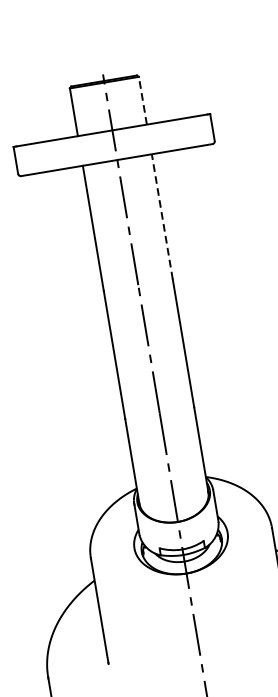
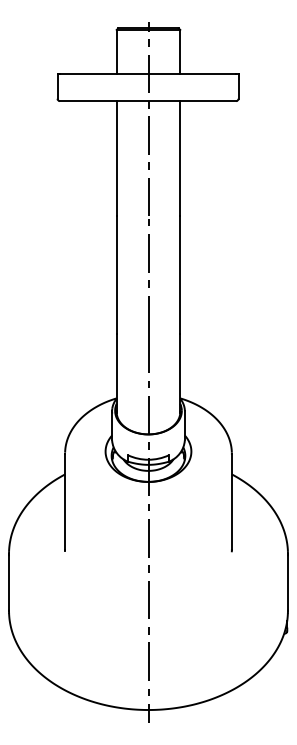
line: (143, 100) -> (180, 51), dashed -> solid
line: (162, 216) -> (180, 158), dashed -> solid

